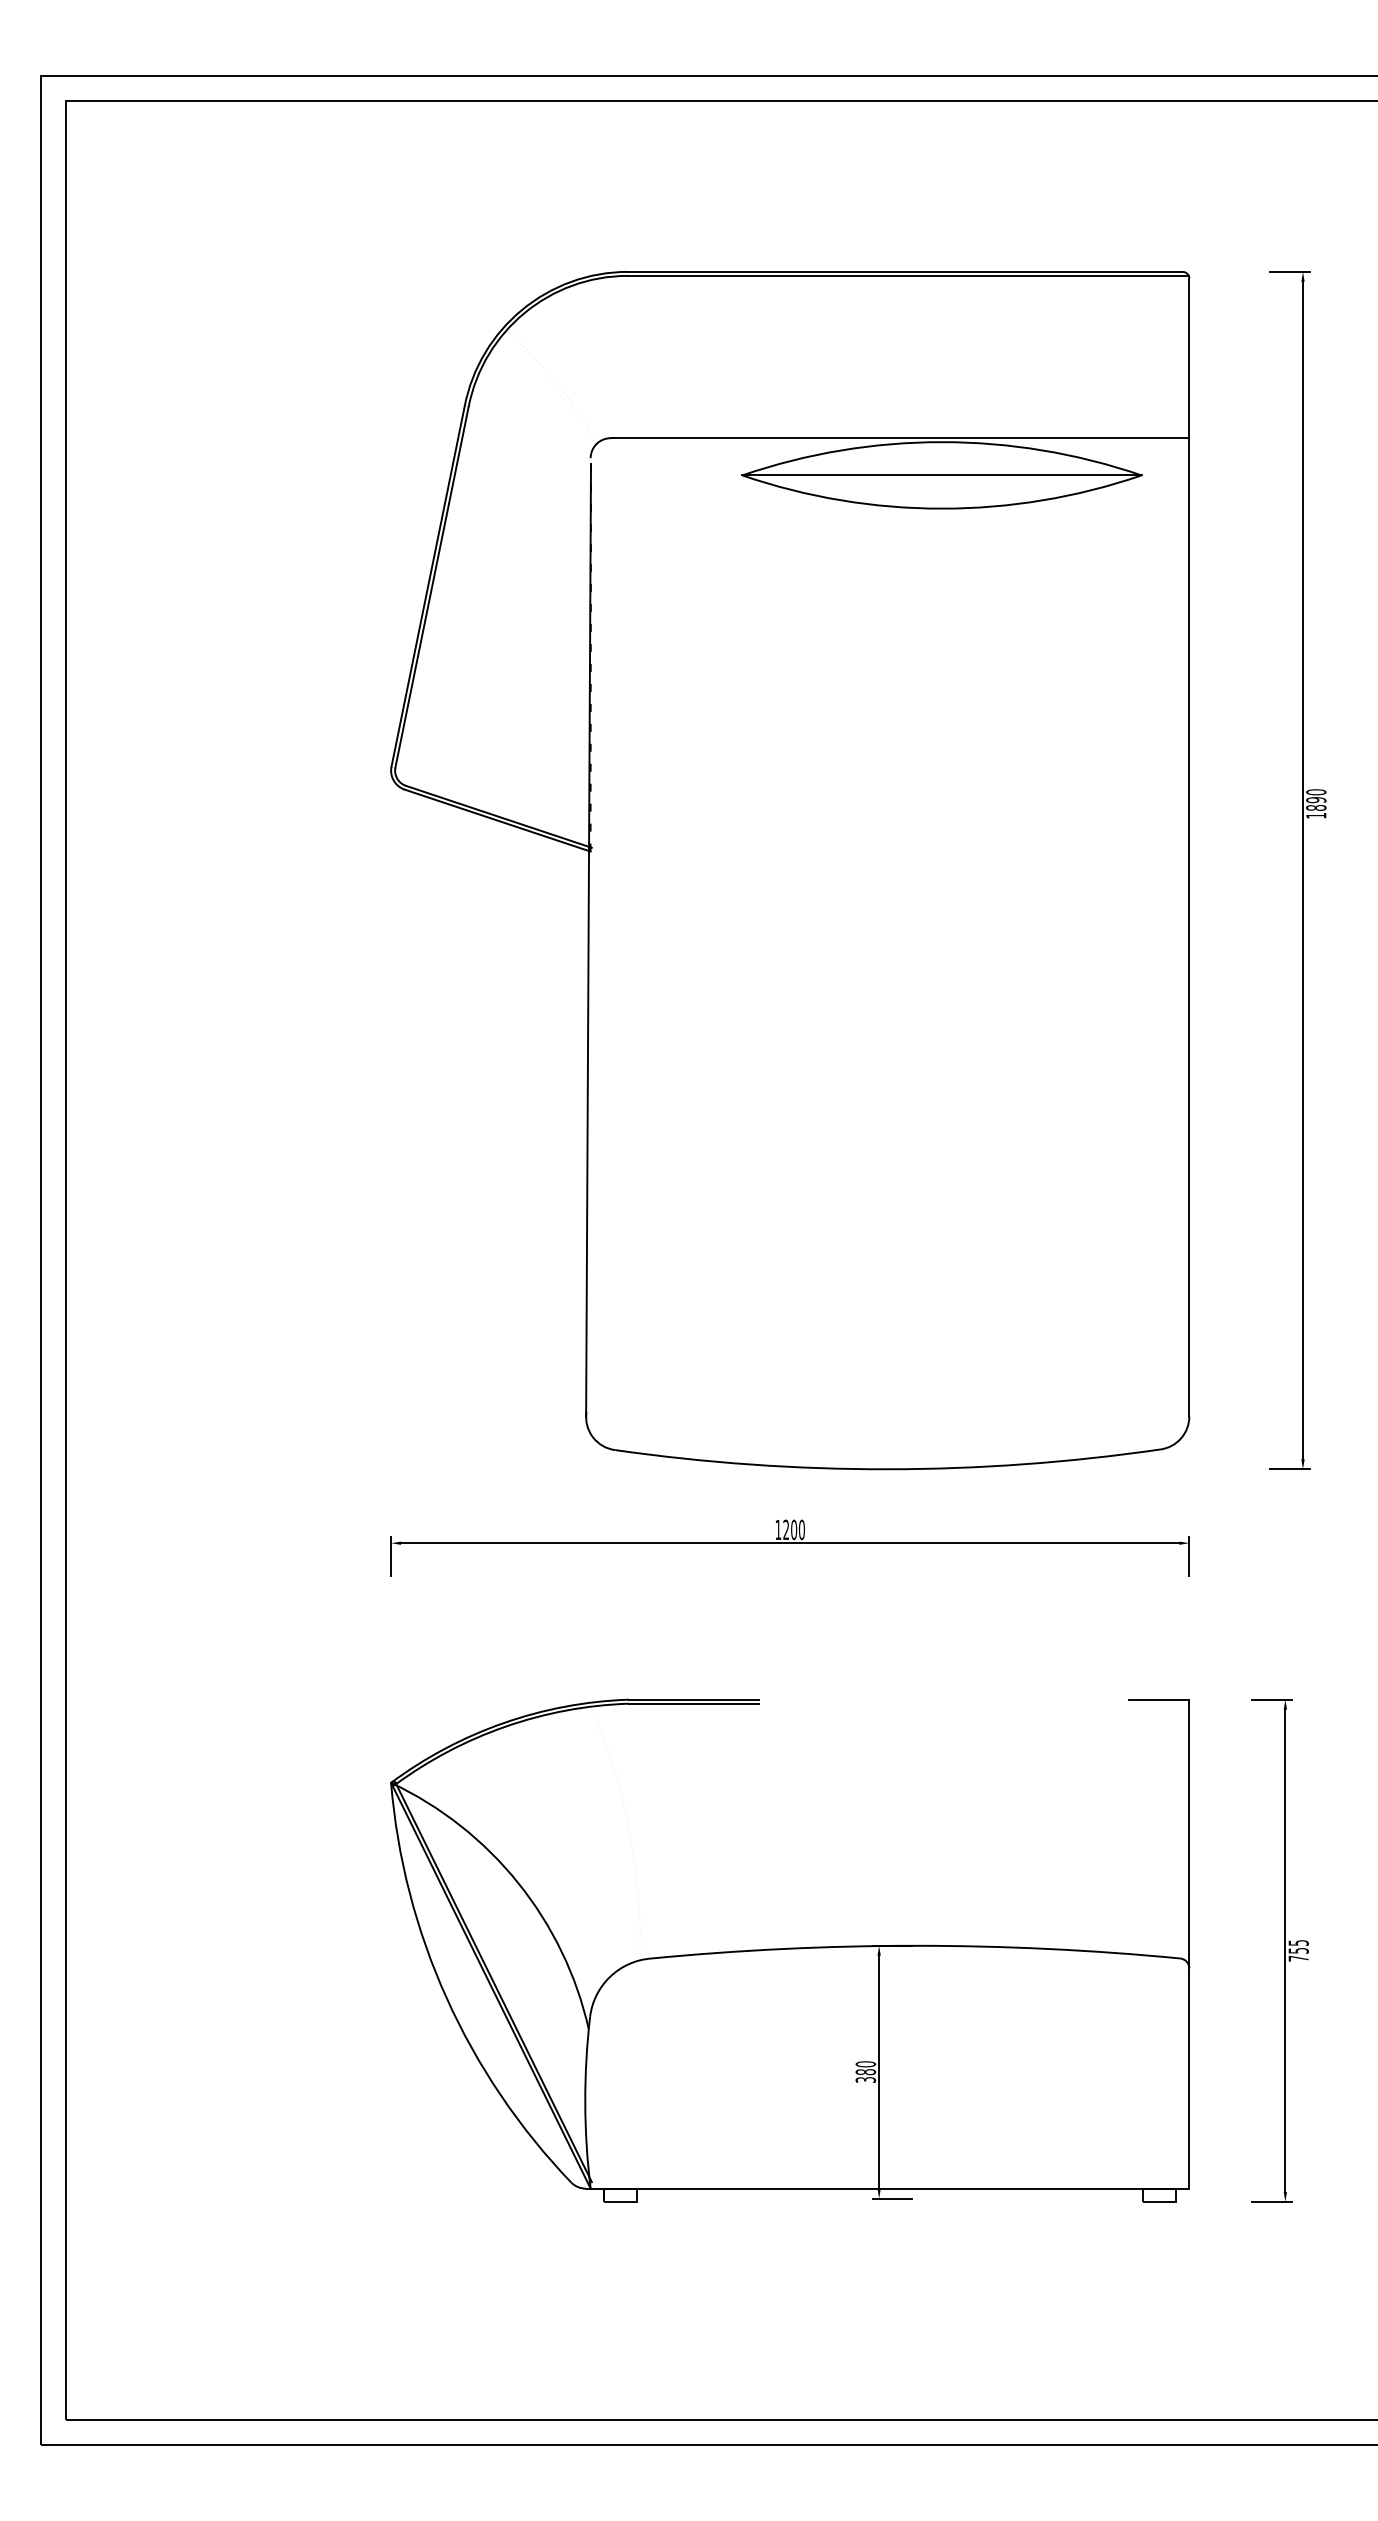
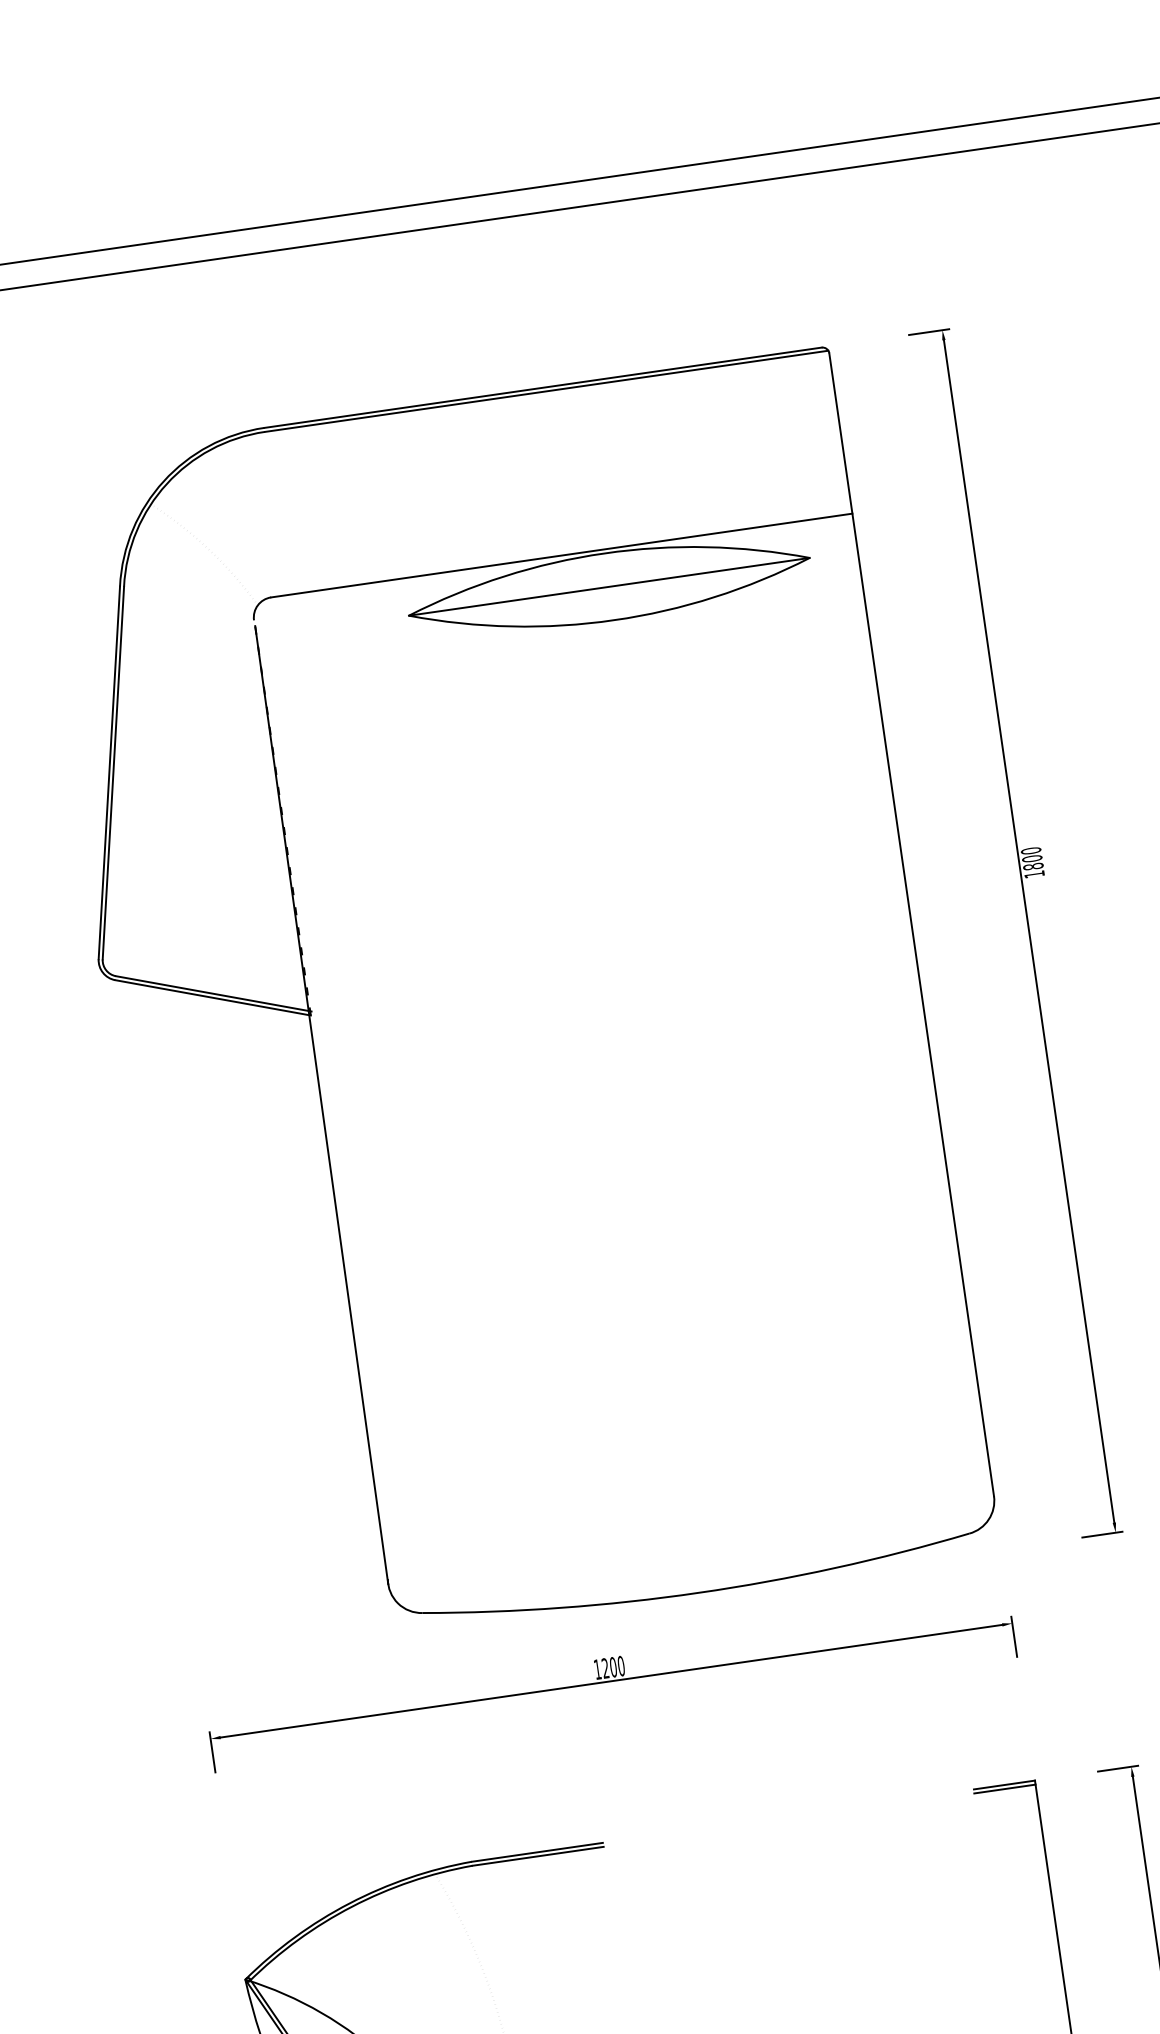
text: (1316, 800) -> (1032, 859), 1890 -> 1800
line: (1158, 1703) -> (1004, 1788), added

